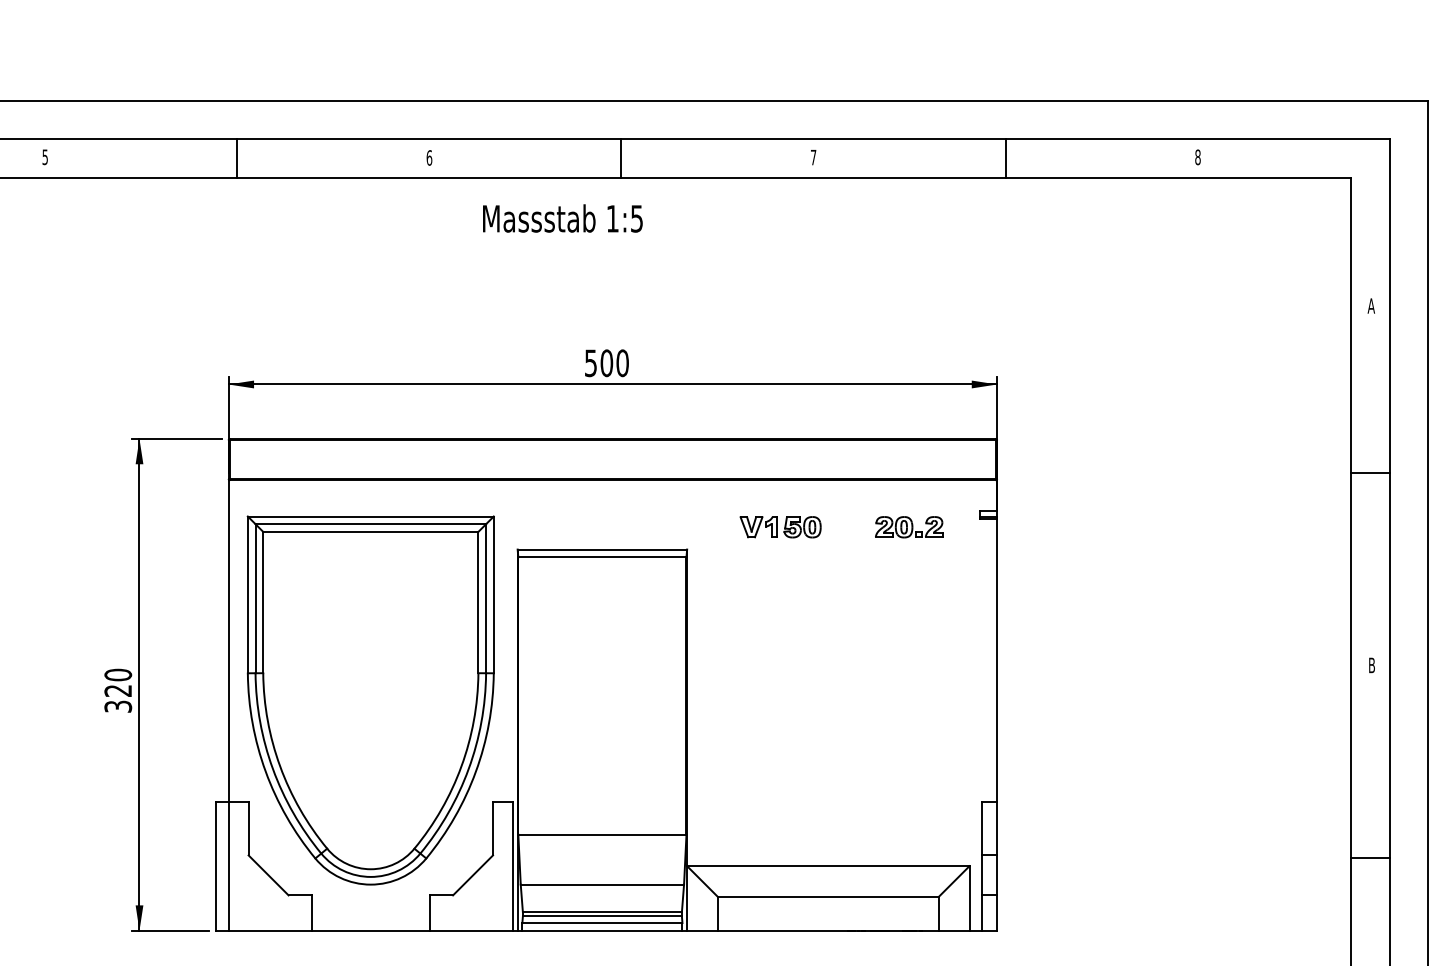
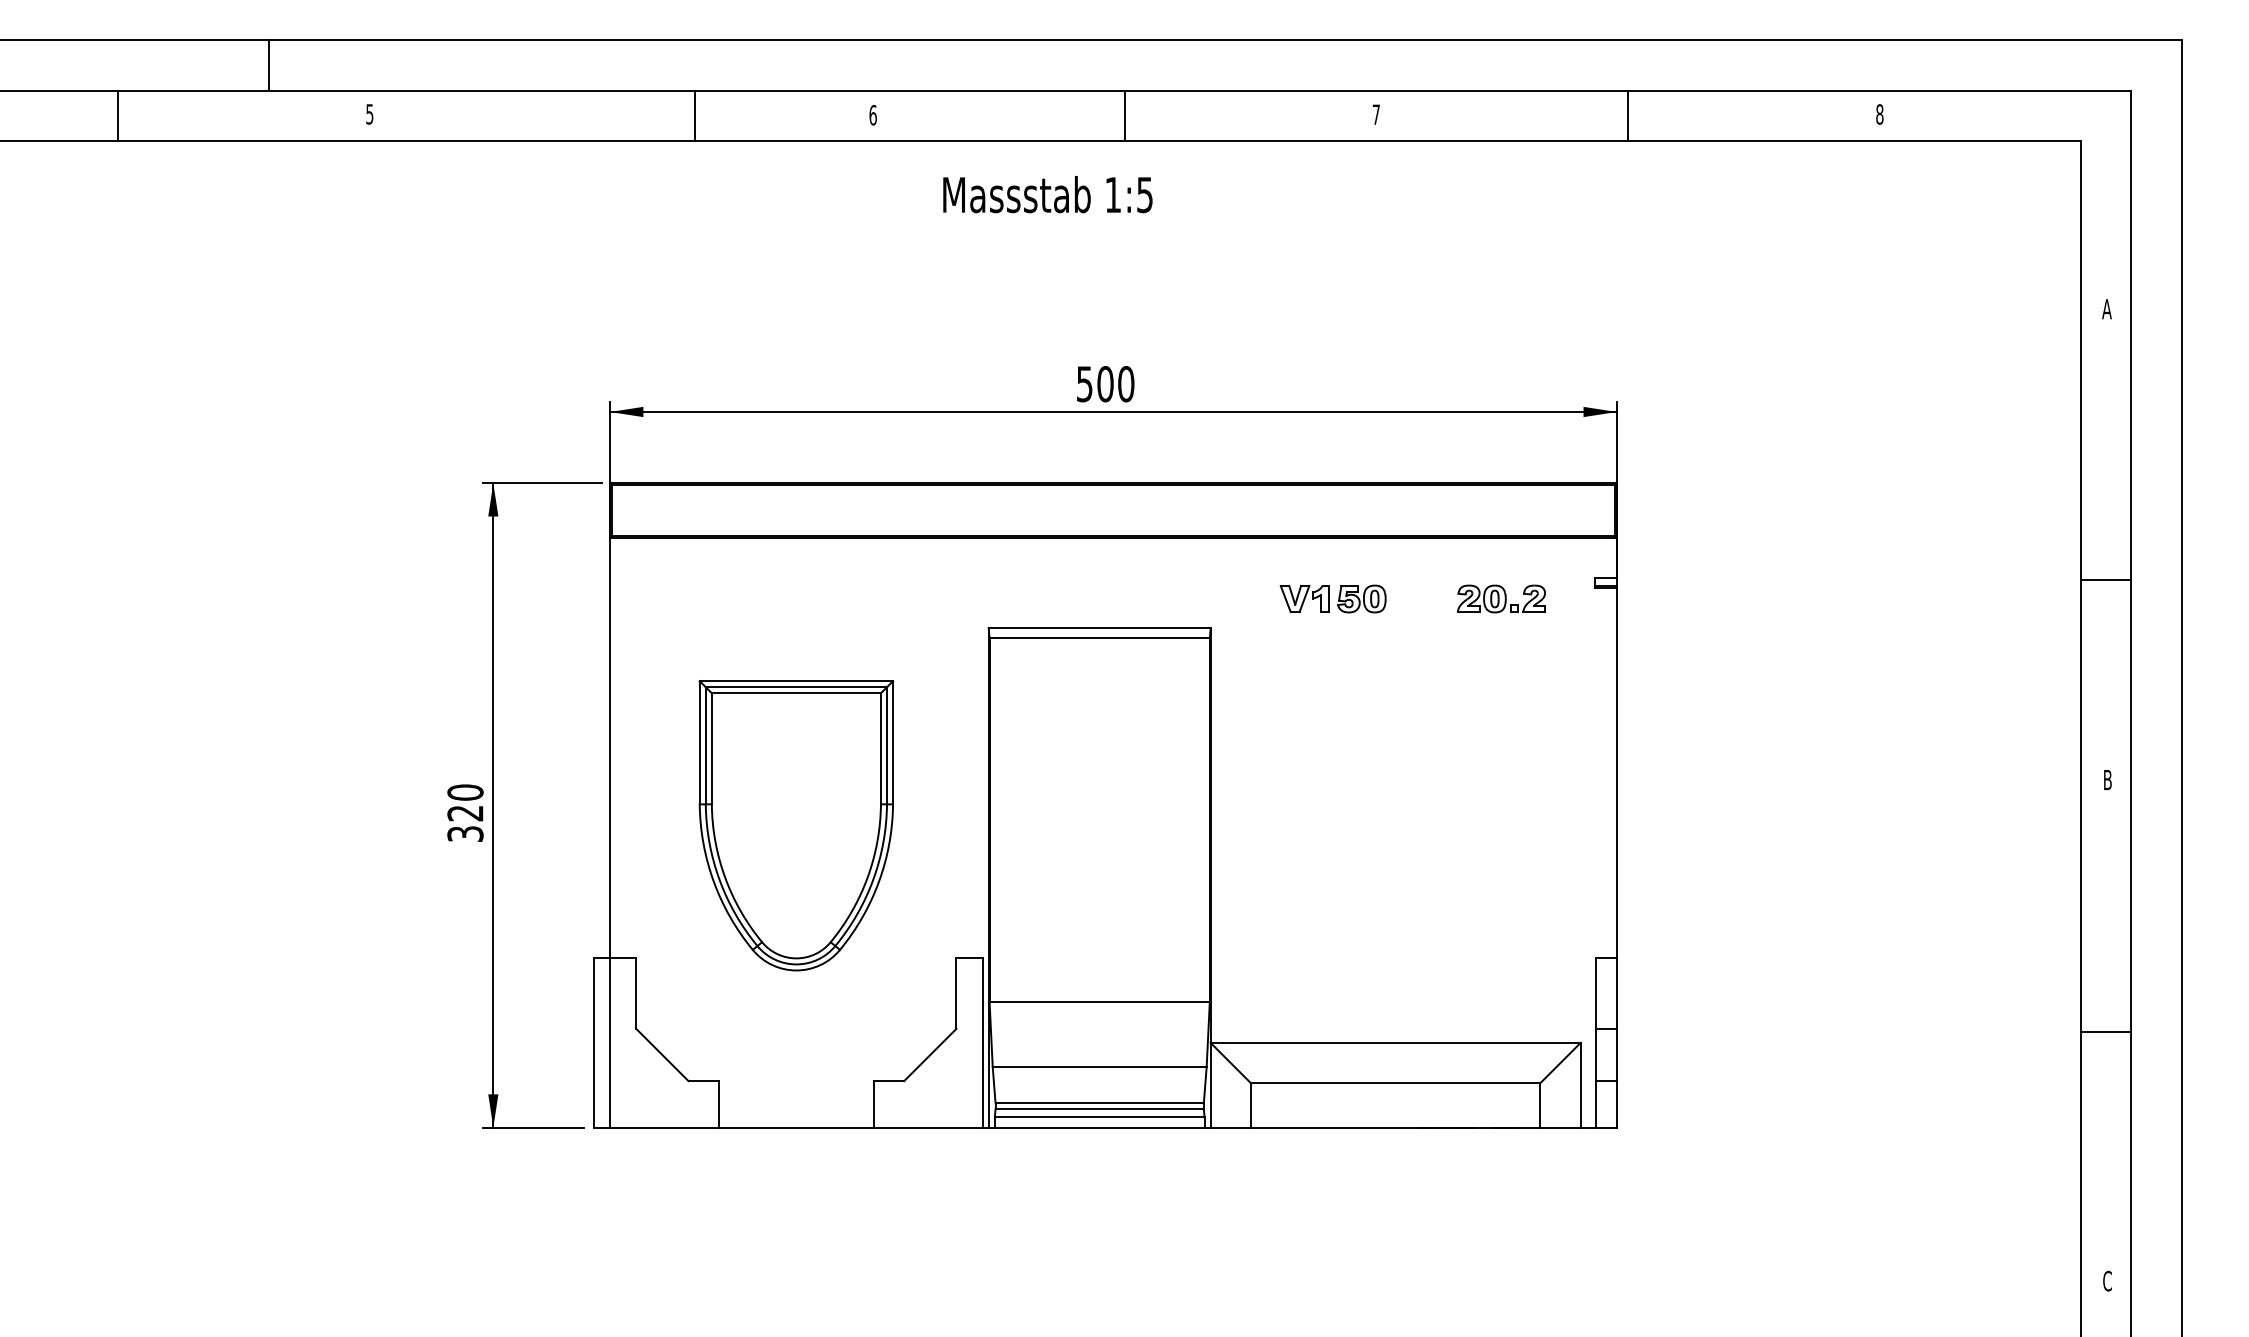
line: (237, 158) -> (695, 115), moved
line: (1370, 473) -> (2105, 580), moved
part: (370, 700) -> (796, 825), size x0.6

